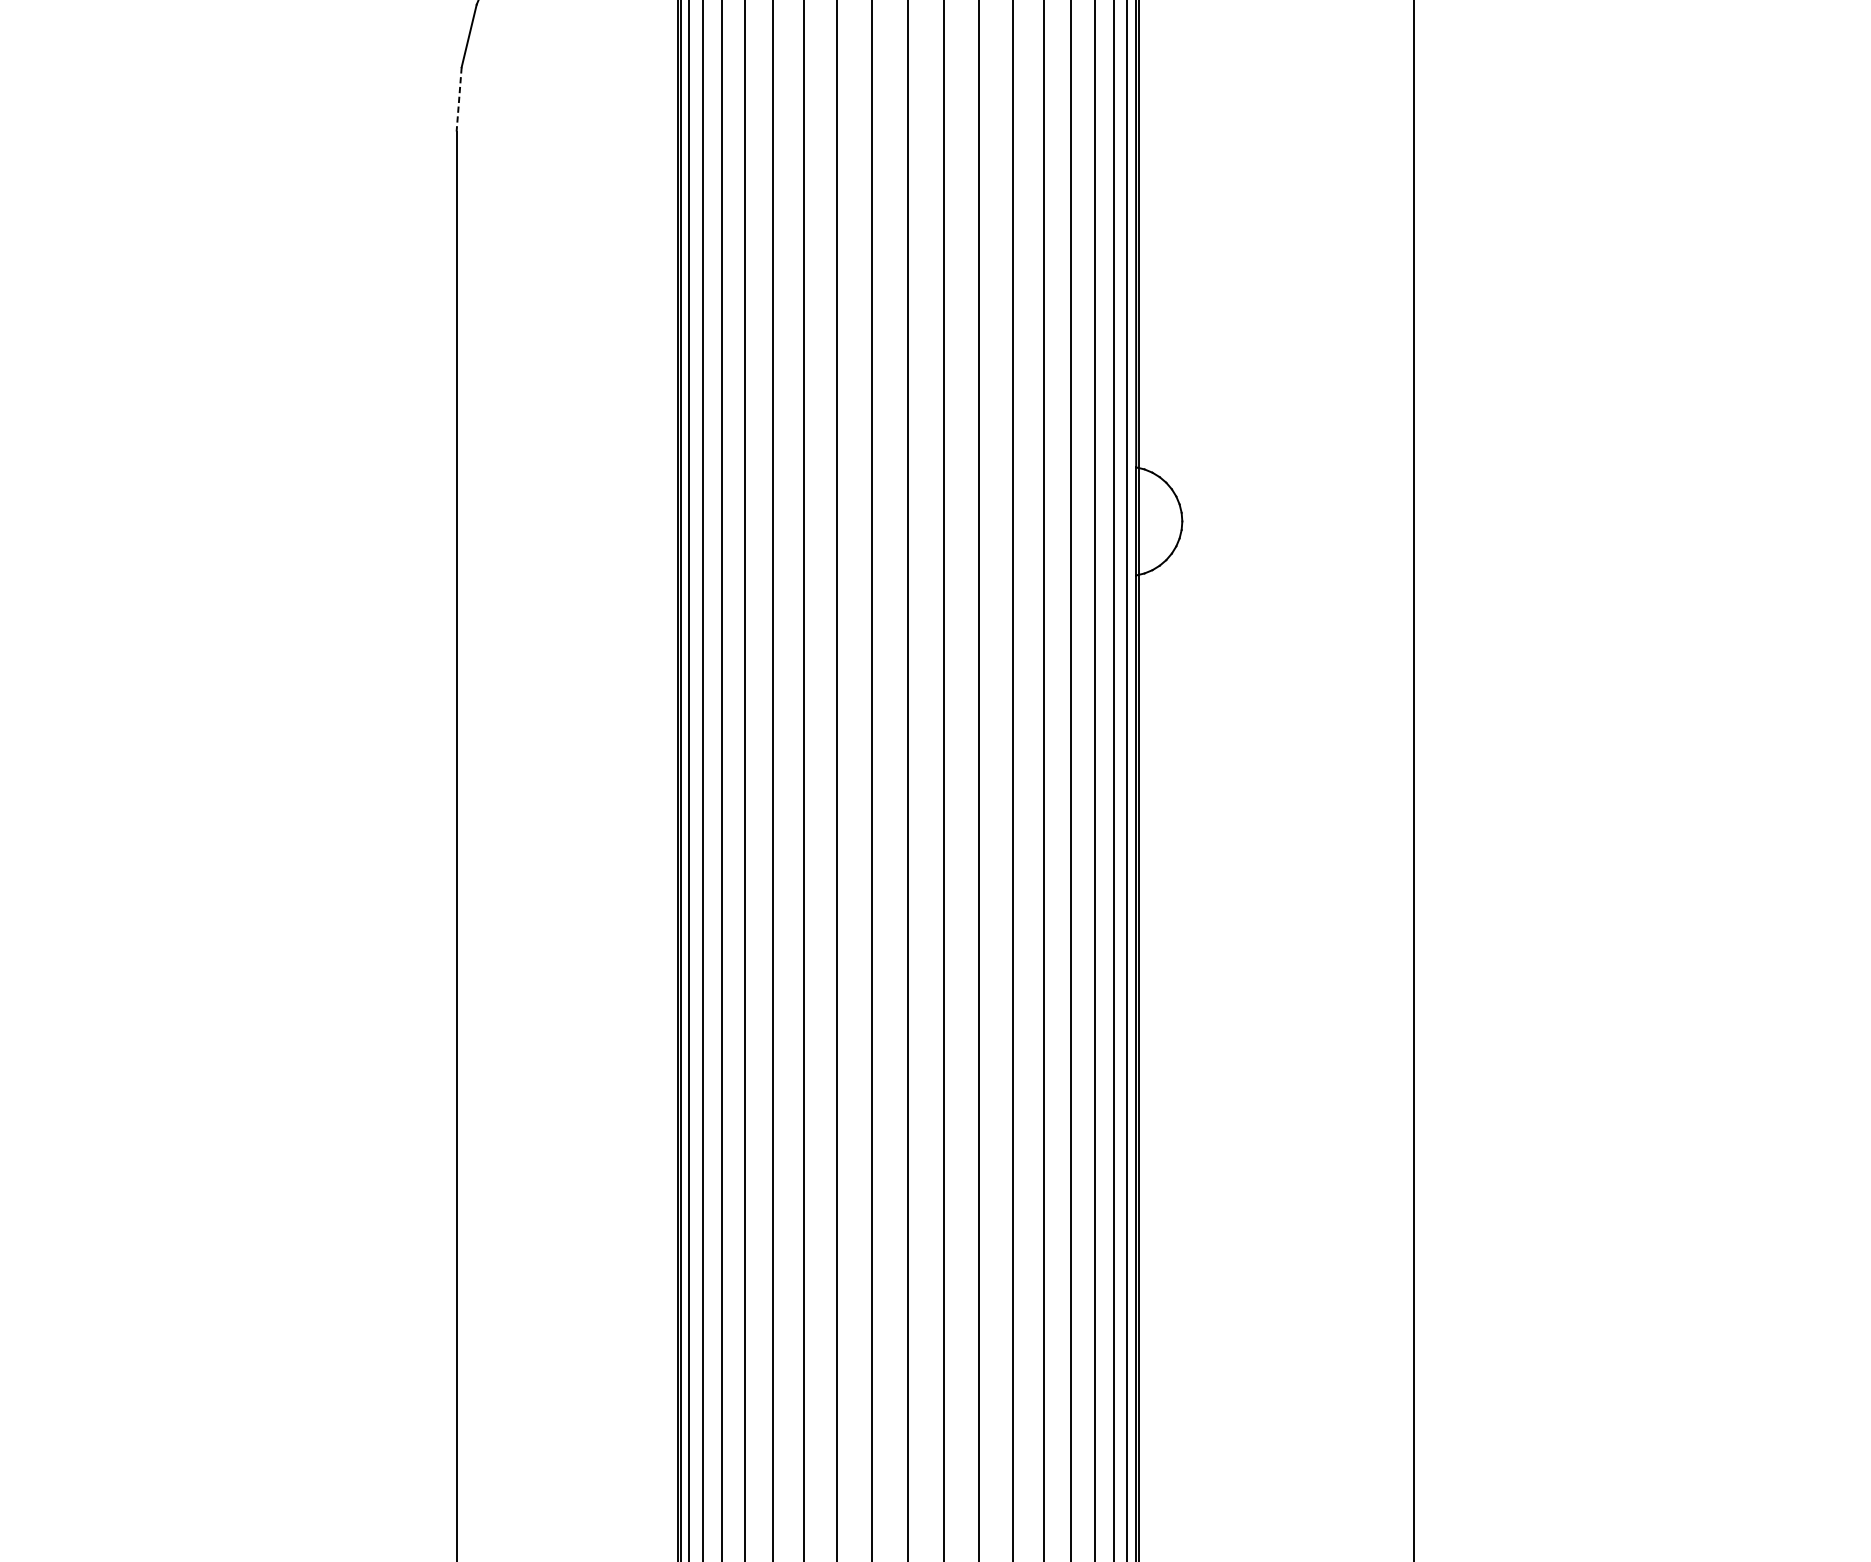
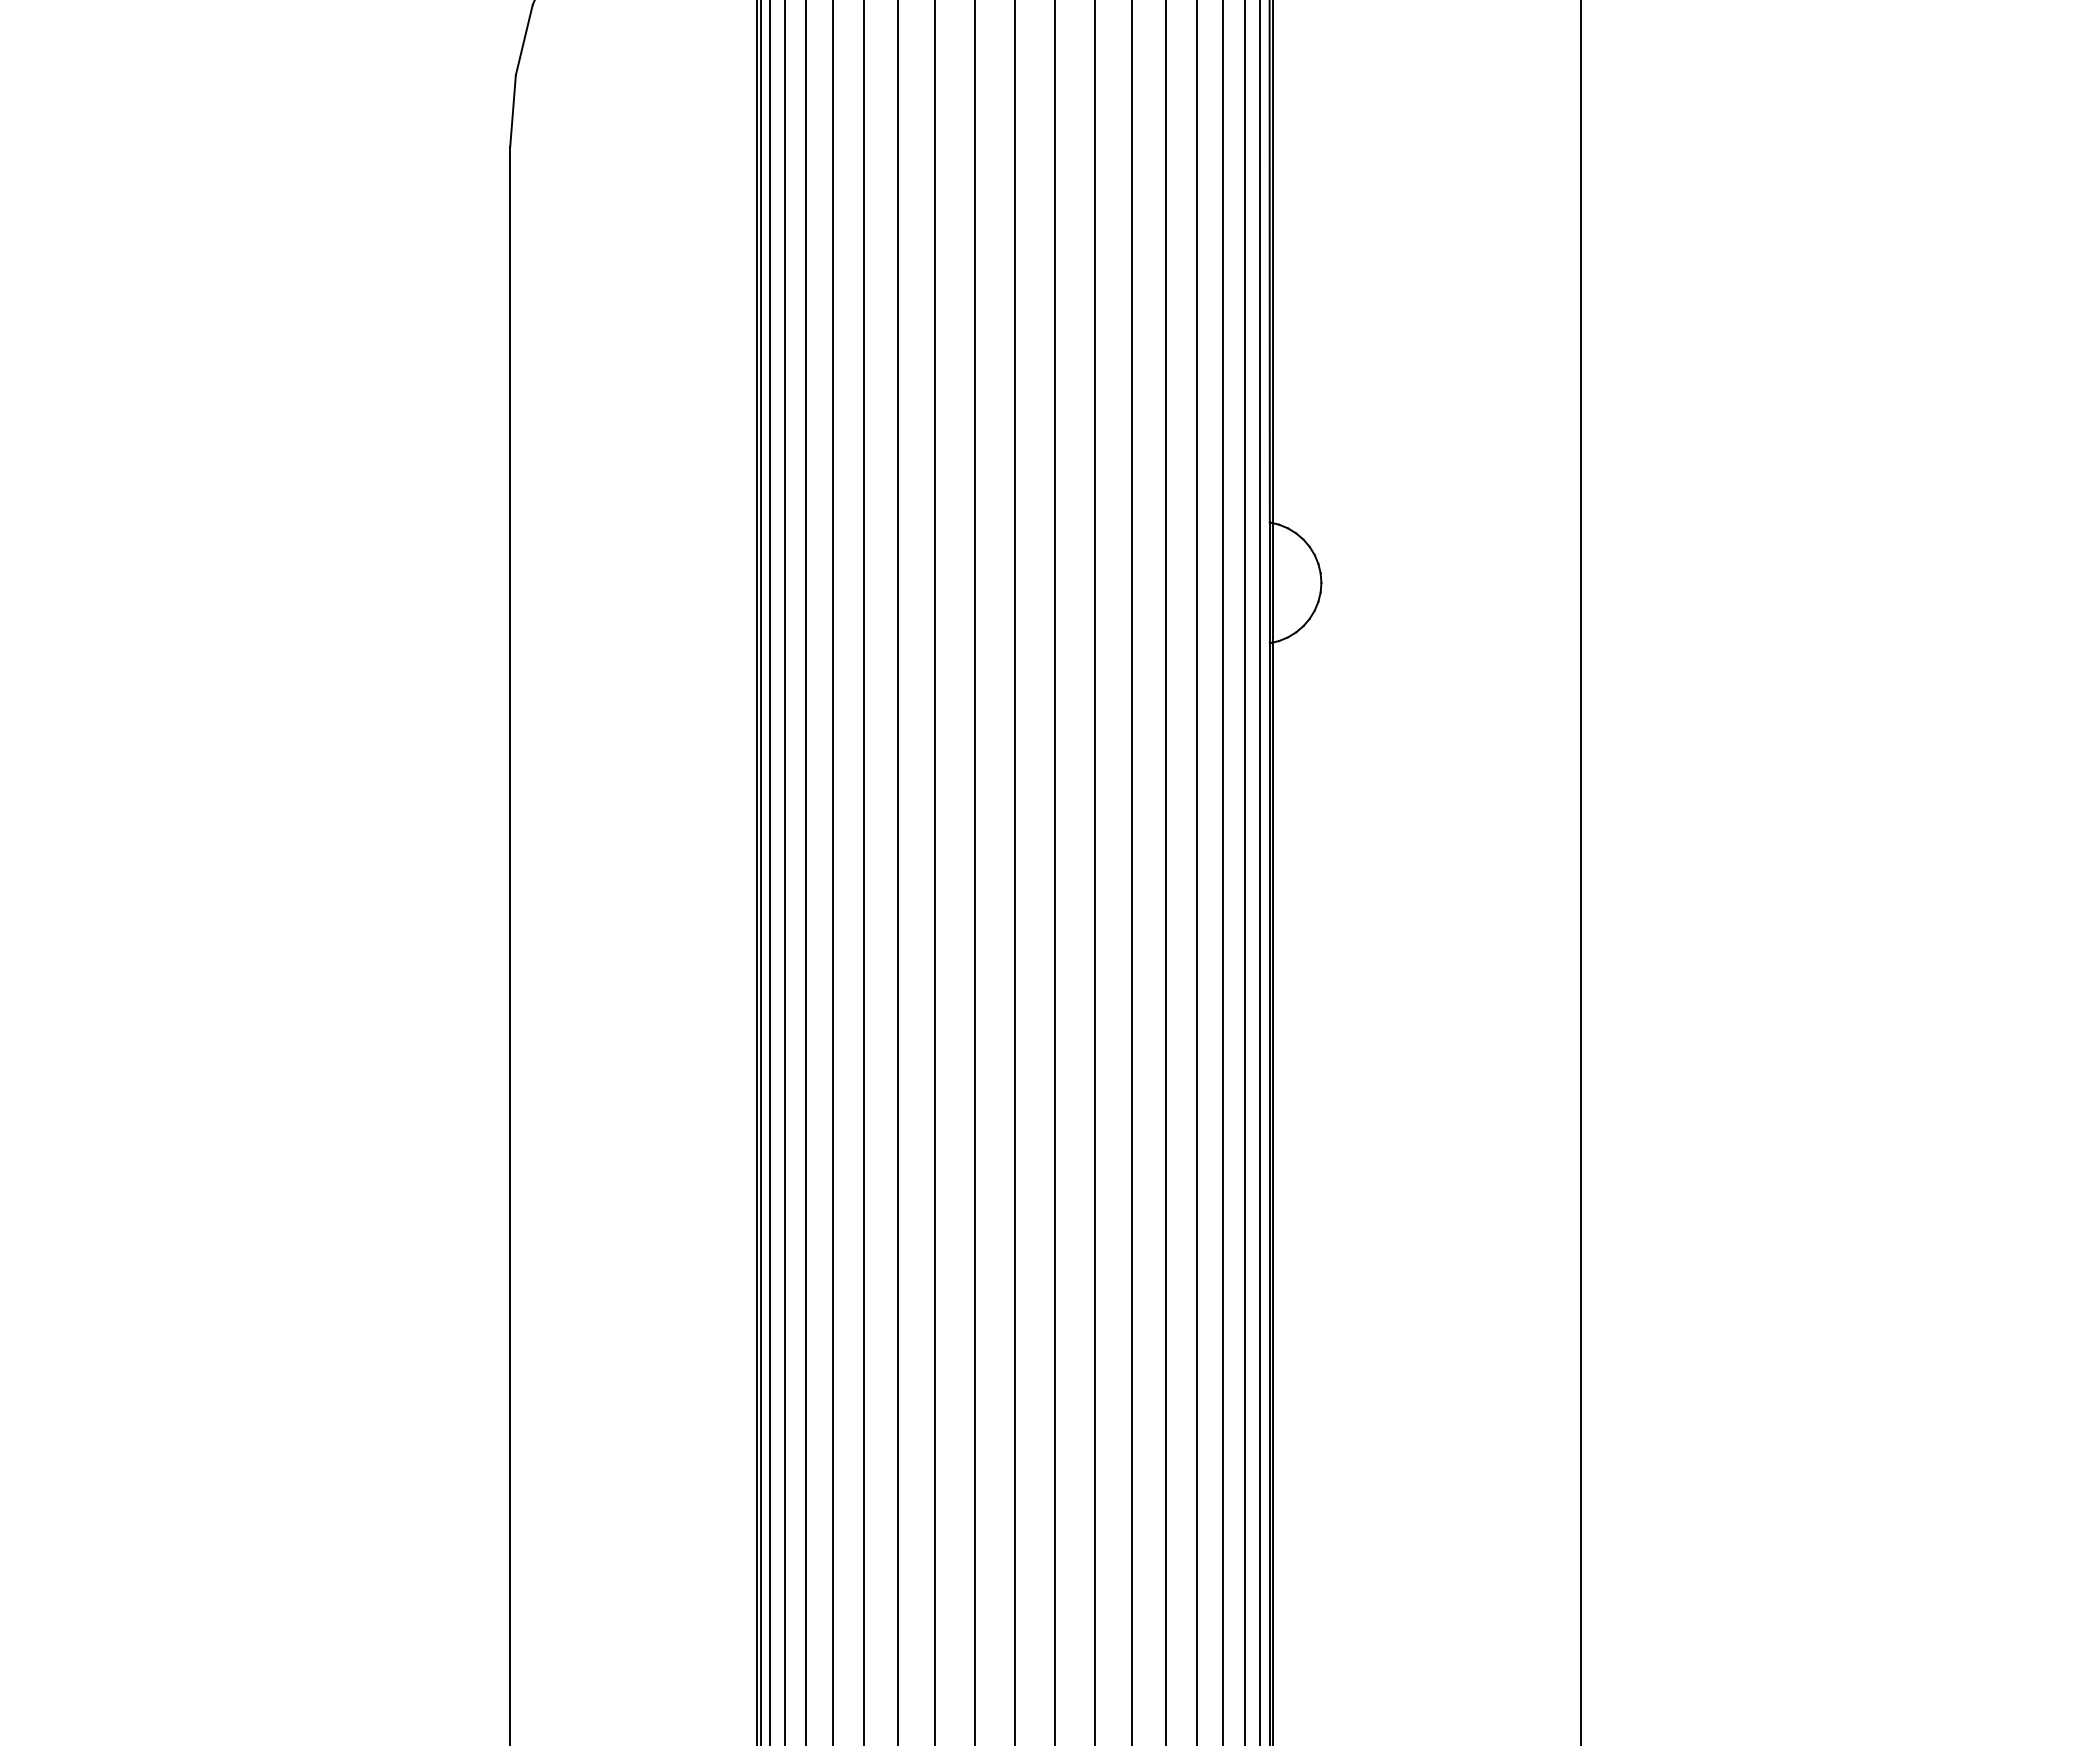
line: (459, 99) -> (513, 111), dashed -> solid

